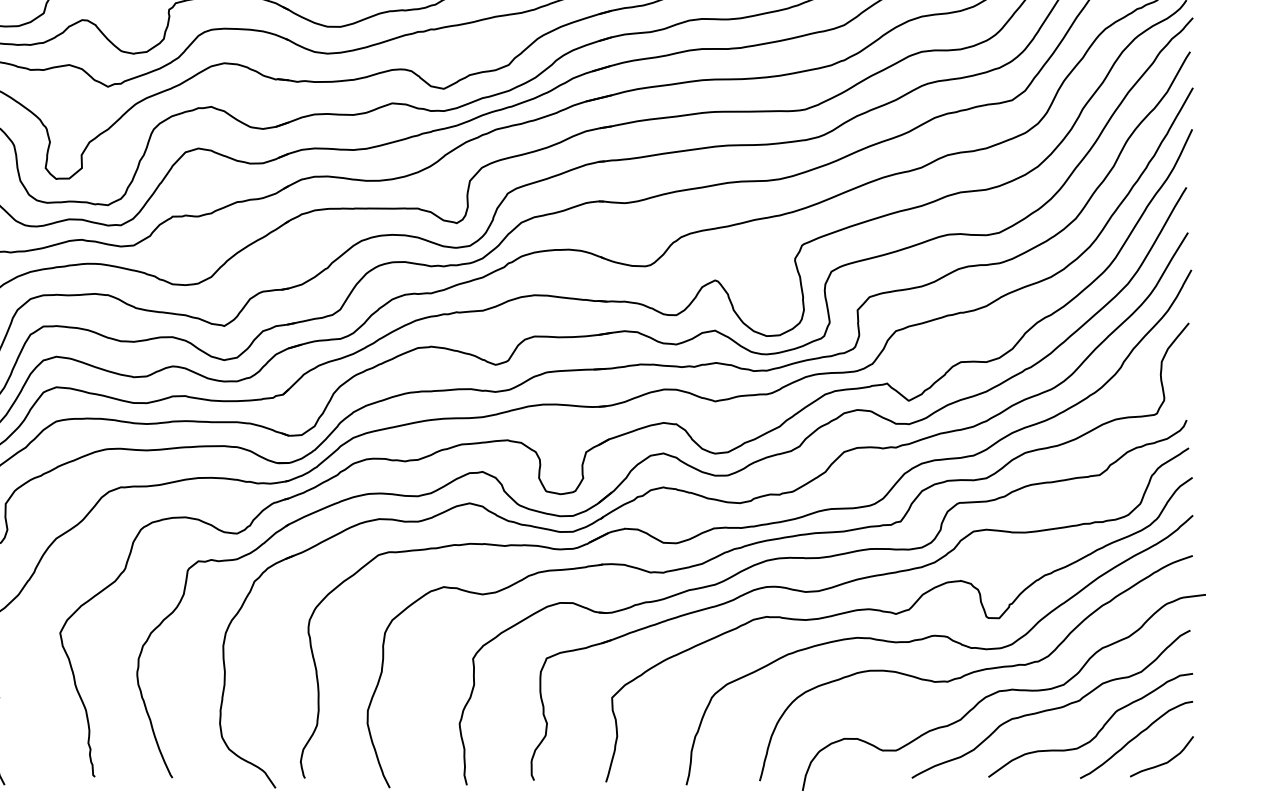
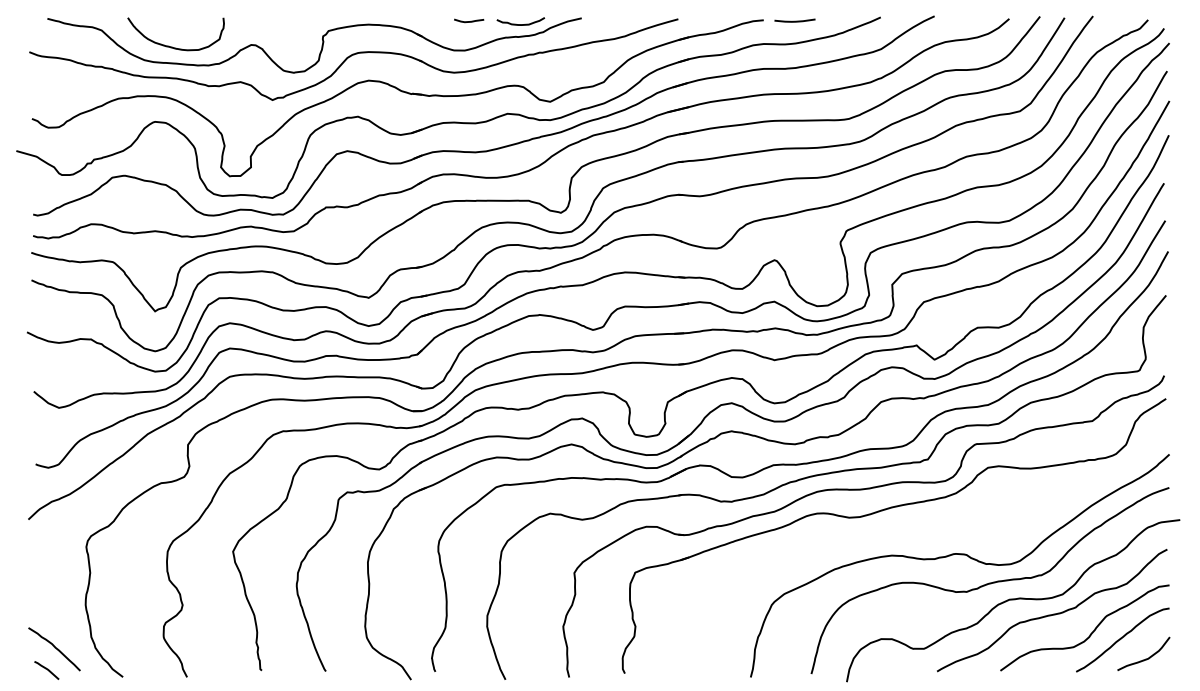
curve: (897, 614) -> (925, 536), removed

